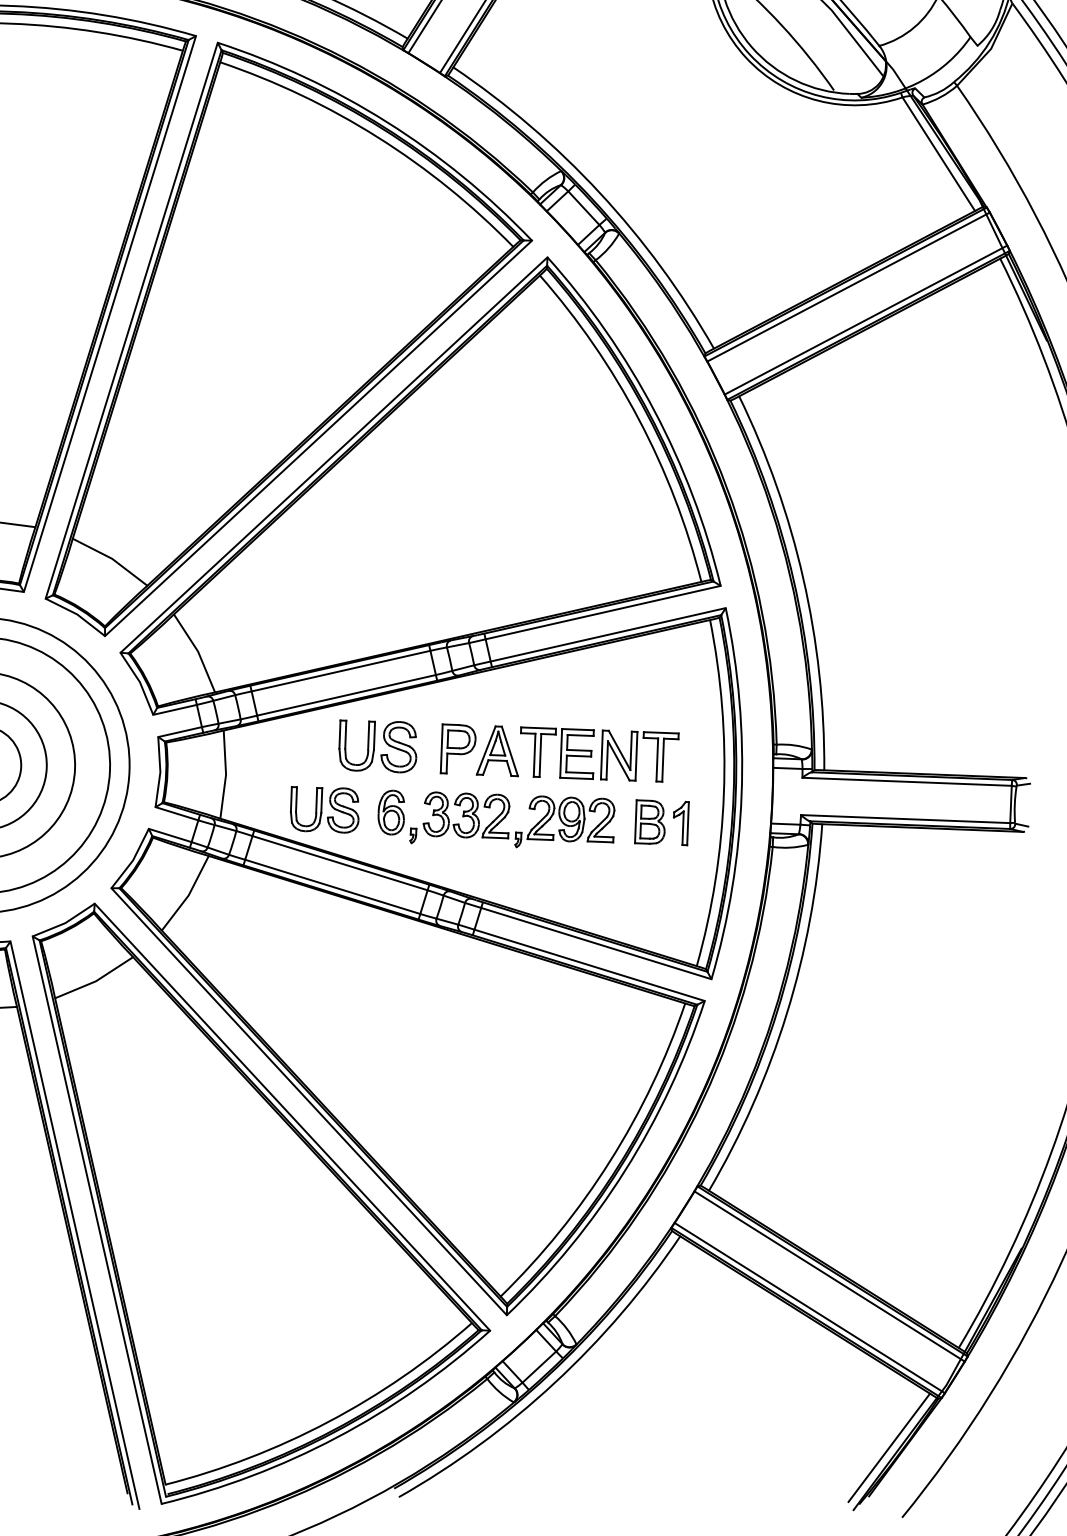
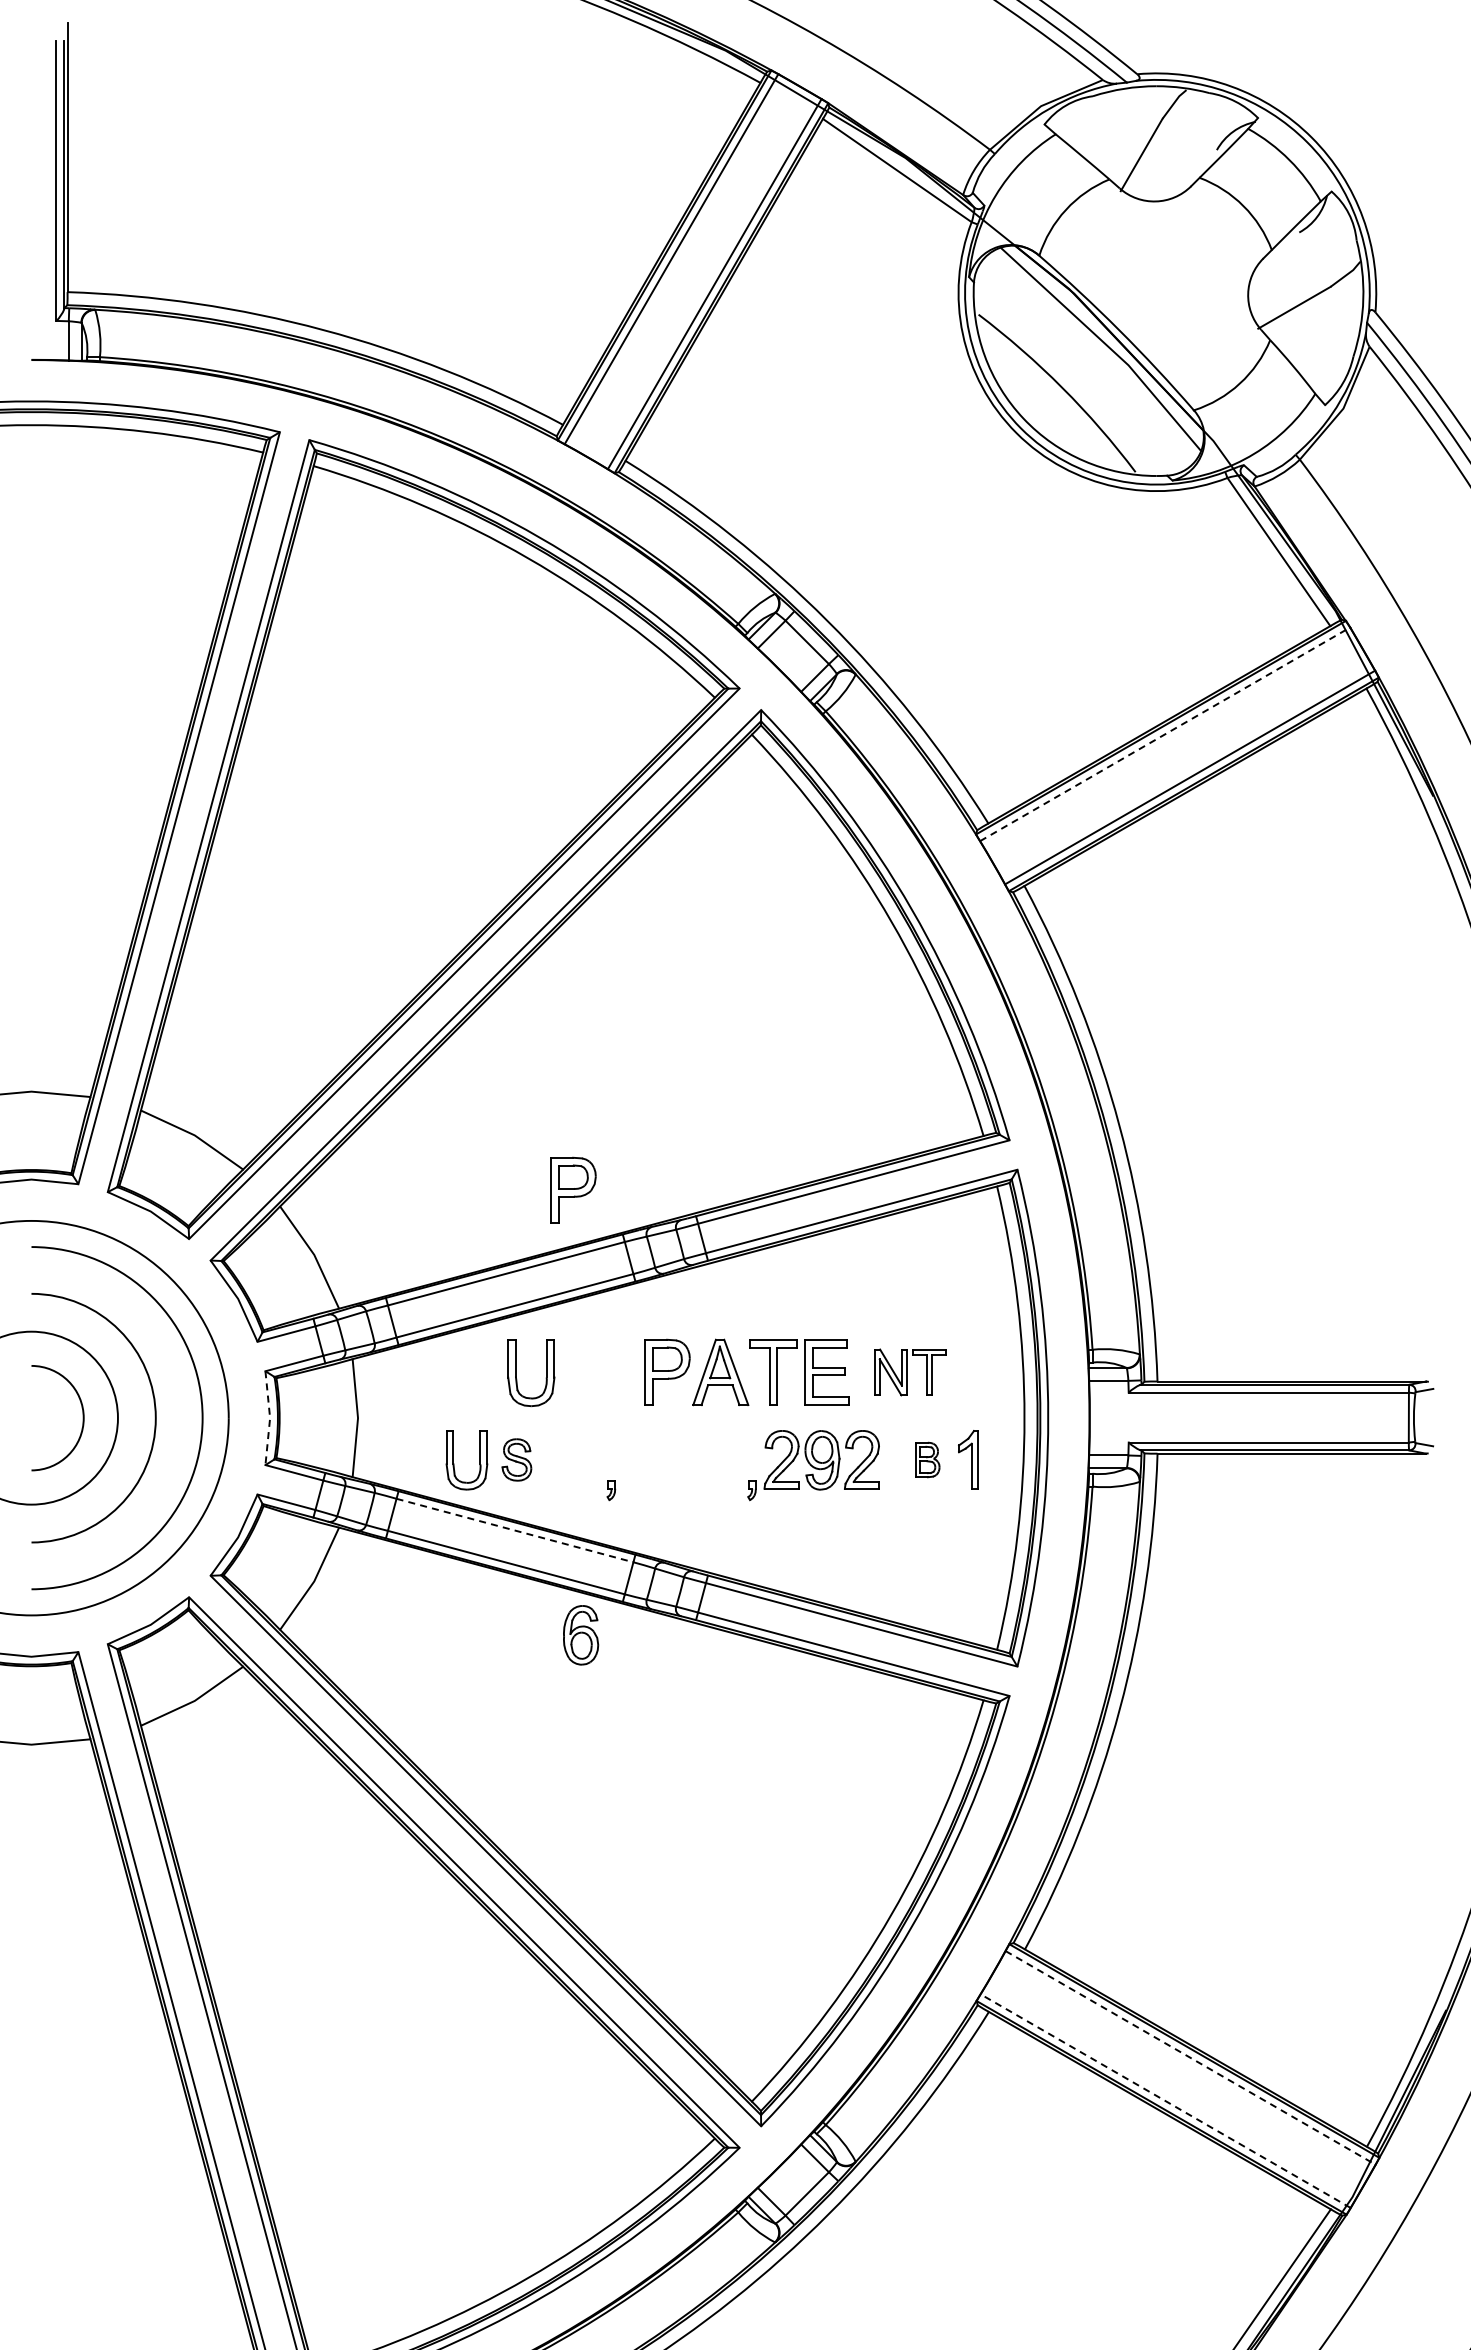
line: (848, 287) -> (1165, 734), solid -> dashed
part: (393, 610) -> (573, 1189), added
part: (398, 747) -> (587, 1372), removed
part: (639, 756) -> (909, 1372), size x0.7
line: (160, 772) -> (270, 1418), solid -> dashed
part: (343, 810) -> (516, 1459), size x0.7
part: (391, 812) -> (581, 1635), moved
part: (466, 815) -> (681, 1460), removed
part: (650, 821) -> (927, 1459), size x0.6
line: (339, 863) -> (514, 1530), solid -> dashed
line: (829, 1276) -> (1190, 2057), solid -> dashed
line: (809, 1308) -> (1165, 2101), solid -> dashed

